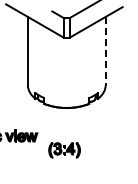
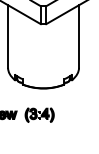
line: (105, 51) -> (78, 36), dashed -> solid
part: (64, 150) -> (39, 115), moved

